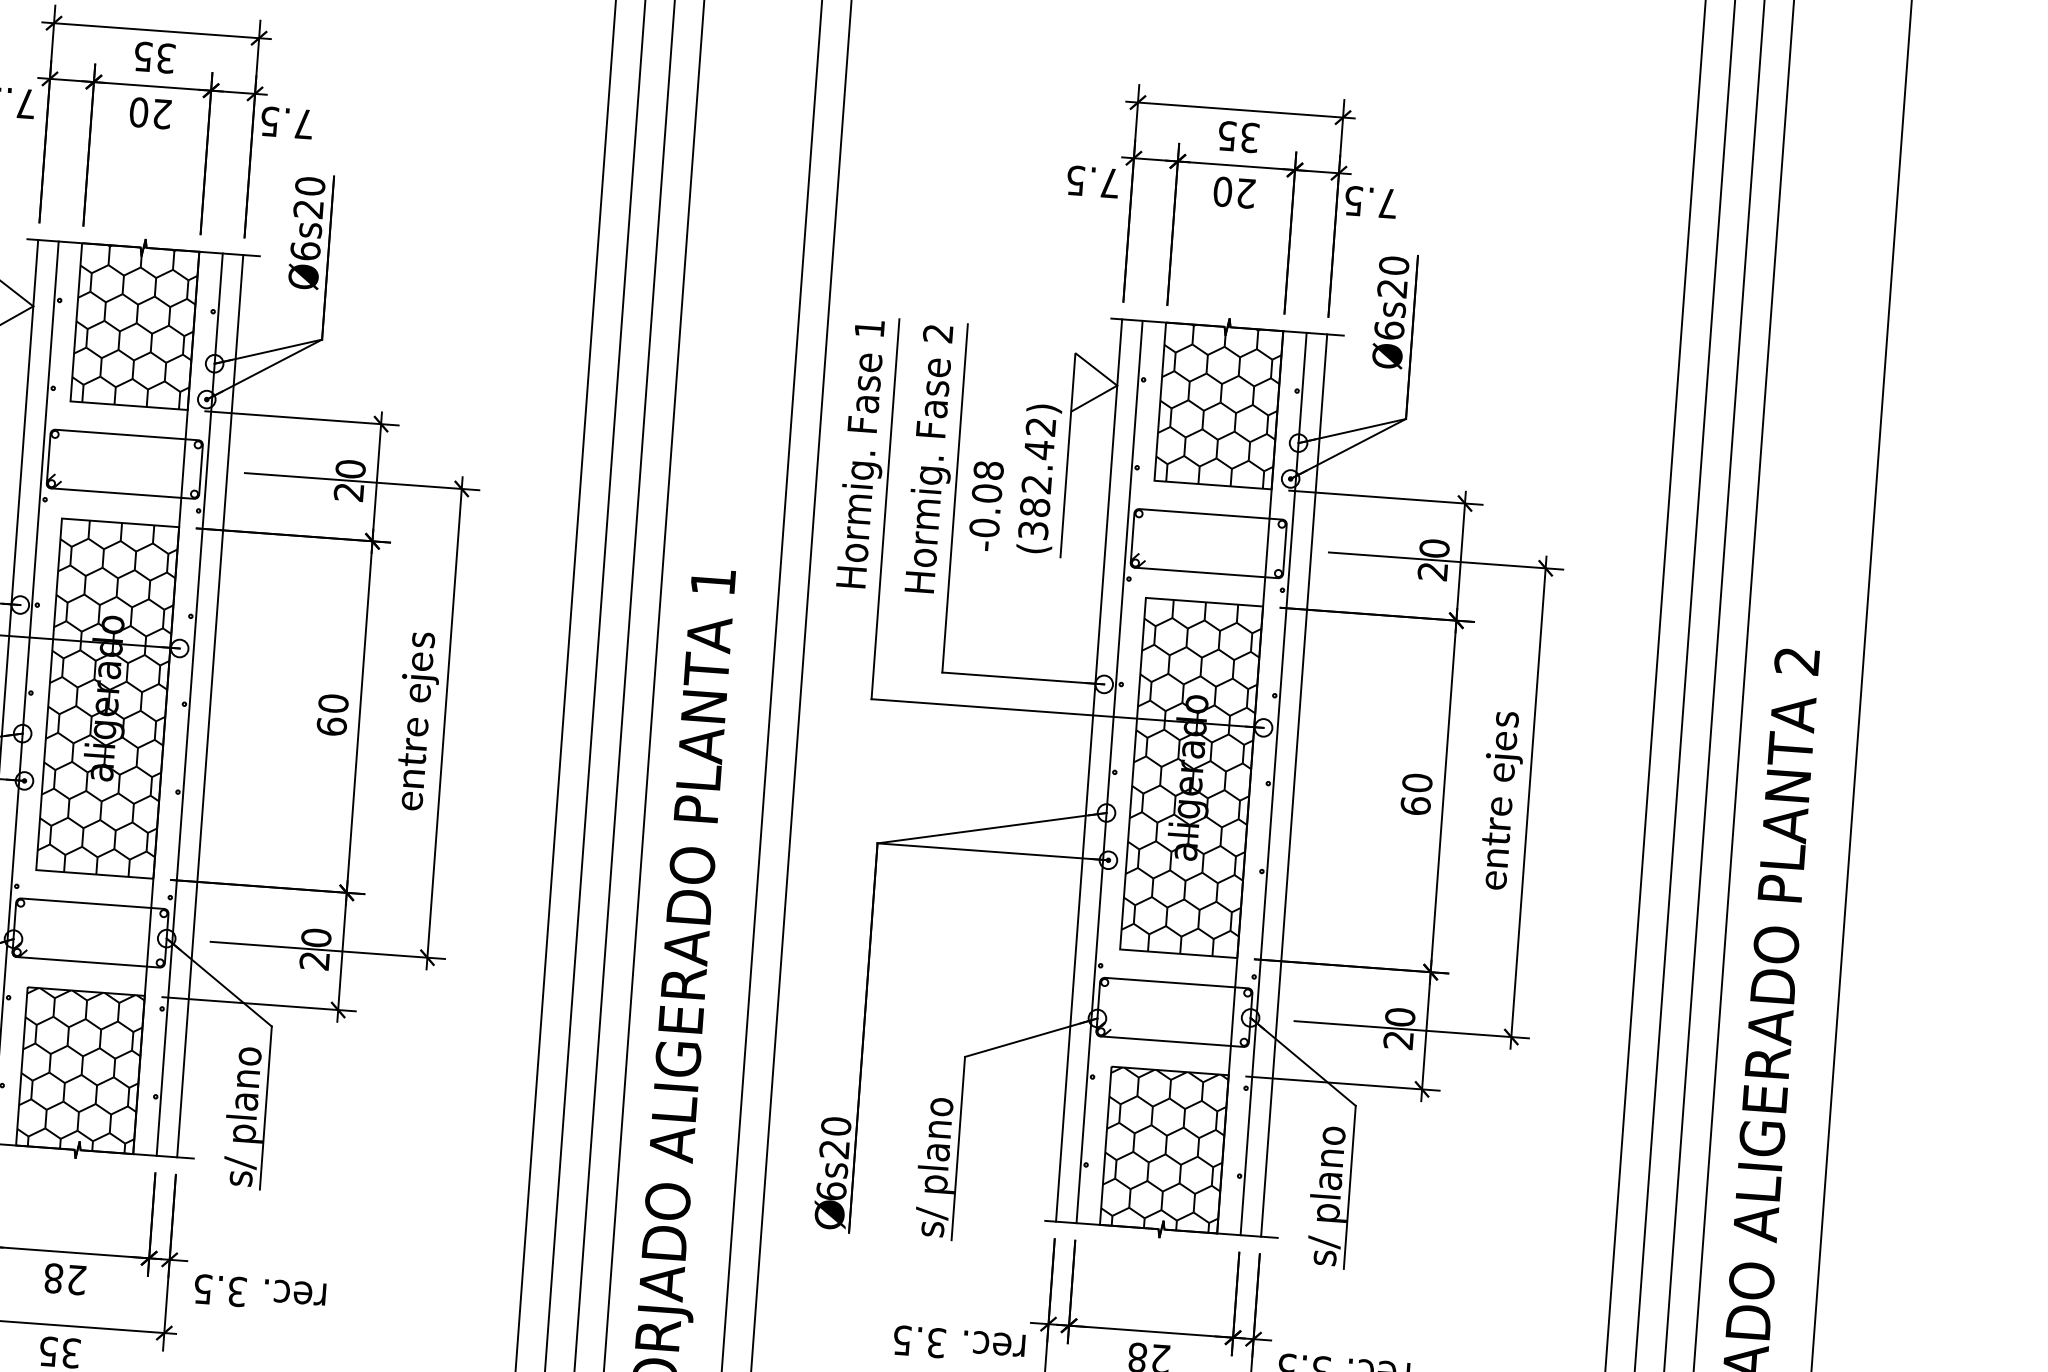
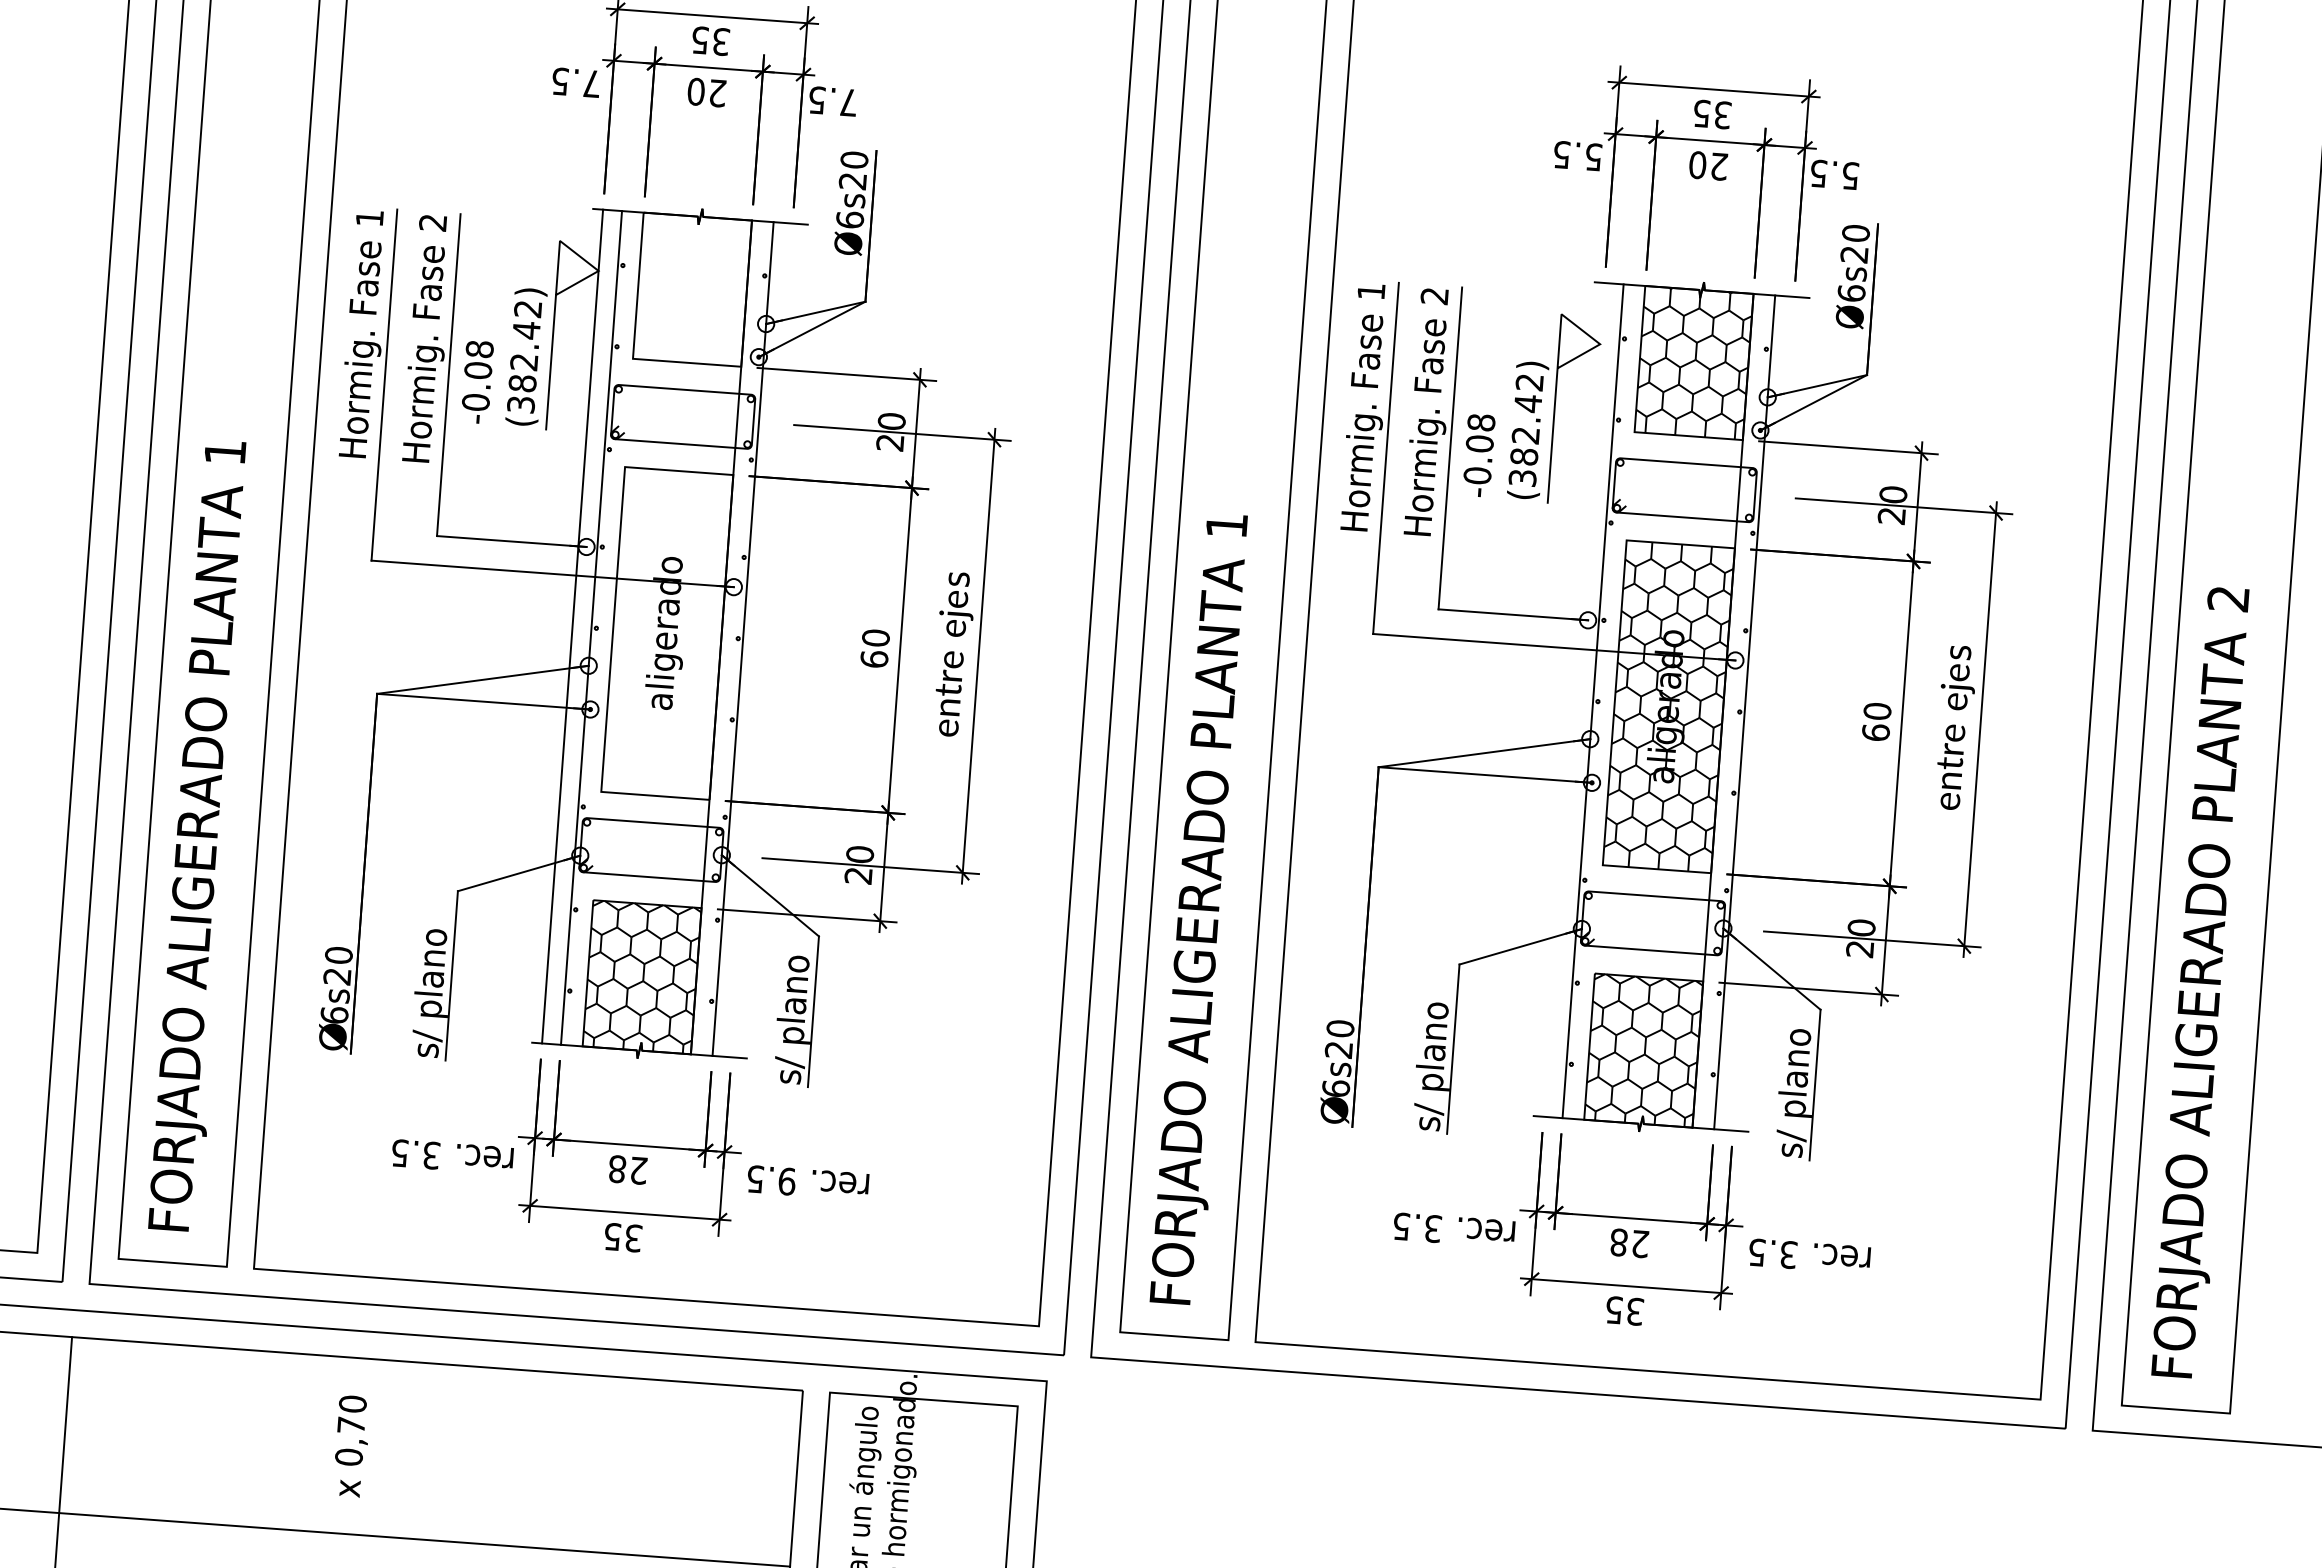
text: (1110, 183) -> (1593, 157), 7.5 -> 5.5
text: (1388, 203) -> (1850, 175), 7.5 -> 5.5
hatch: (134, 327) -> (692, 290), removed
hatch: (106, 698) -> (666, 633), removed
line: (209, 706) -> (761, 640), removed
line: (1088, 770) -> (1573, 699), removed
line: (1293, 785) -> (1763, 713), removed
text: (237, 1291) -> (787, 1181), 3.5 -> 9.5

